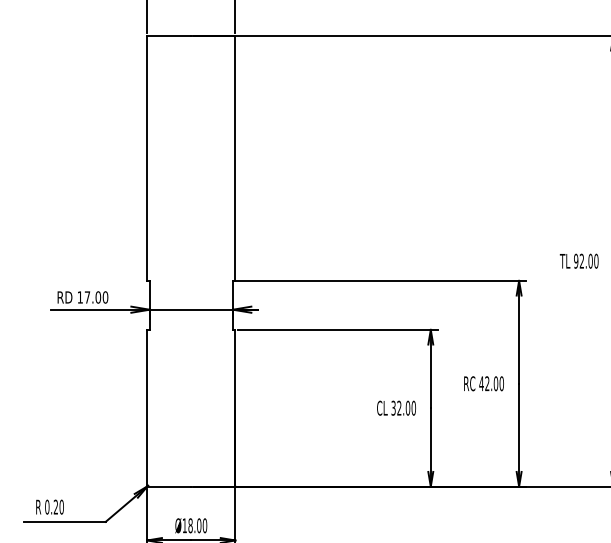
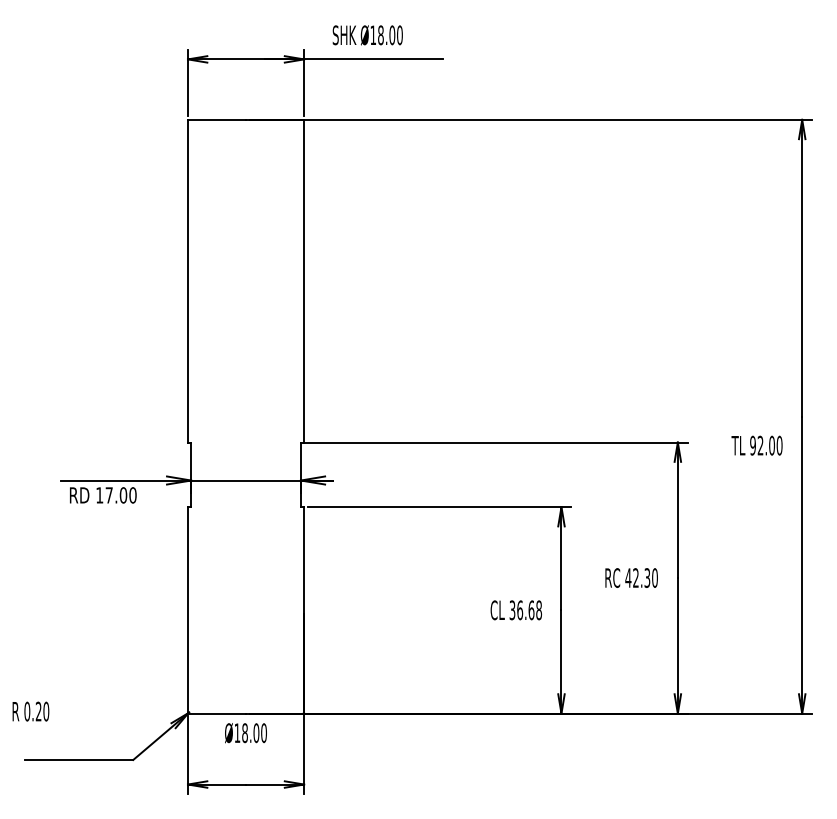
text: (578, 261) -> (756, 445), moved
text: (83, 297) -> (103, 495), moved
text: (496, 383) -> (647, 577), 42.00 -> 42.30
text: (406, 408) -> (529, 610), 32.00 -> 36.68
text: (49, 507) -> (30, 711), moved
text: (190, 526) -> (245, 733), moved

